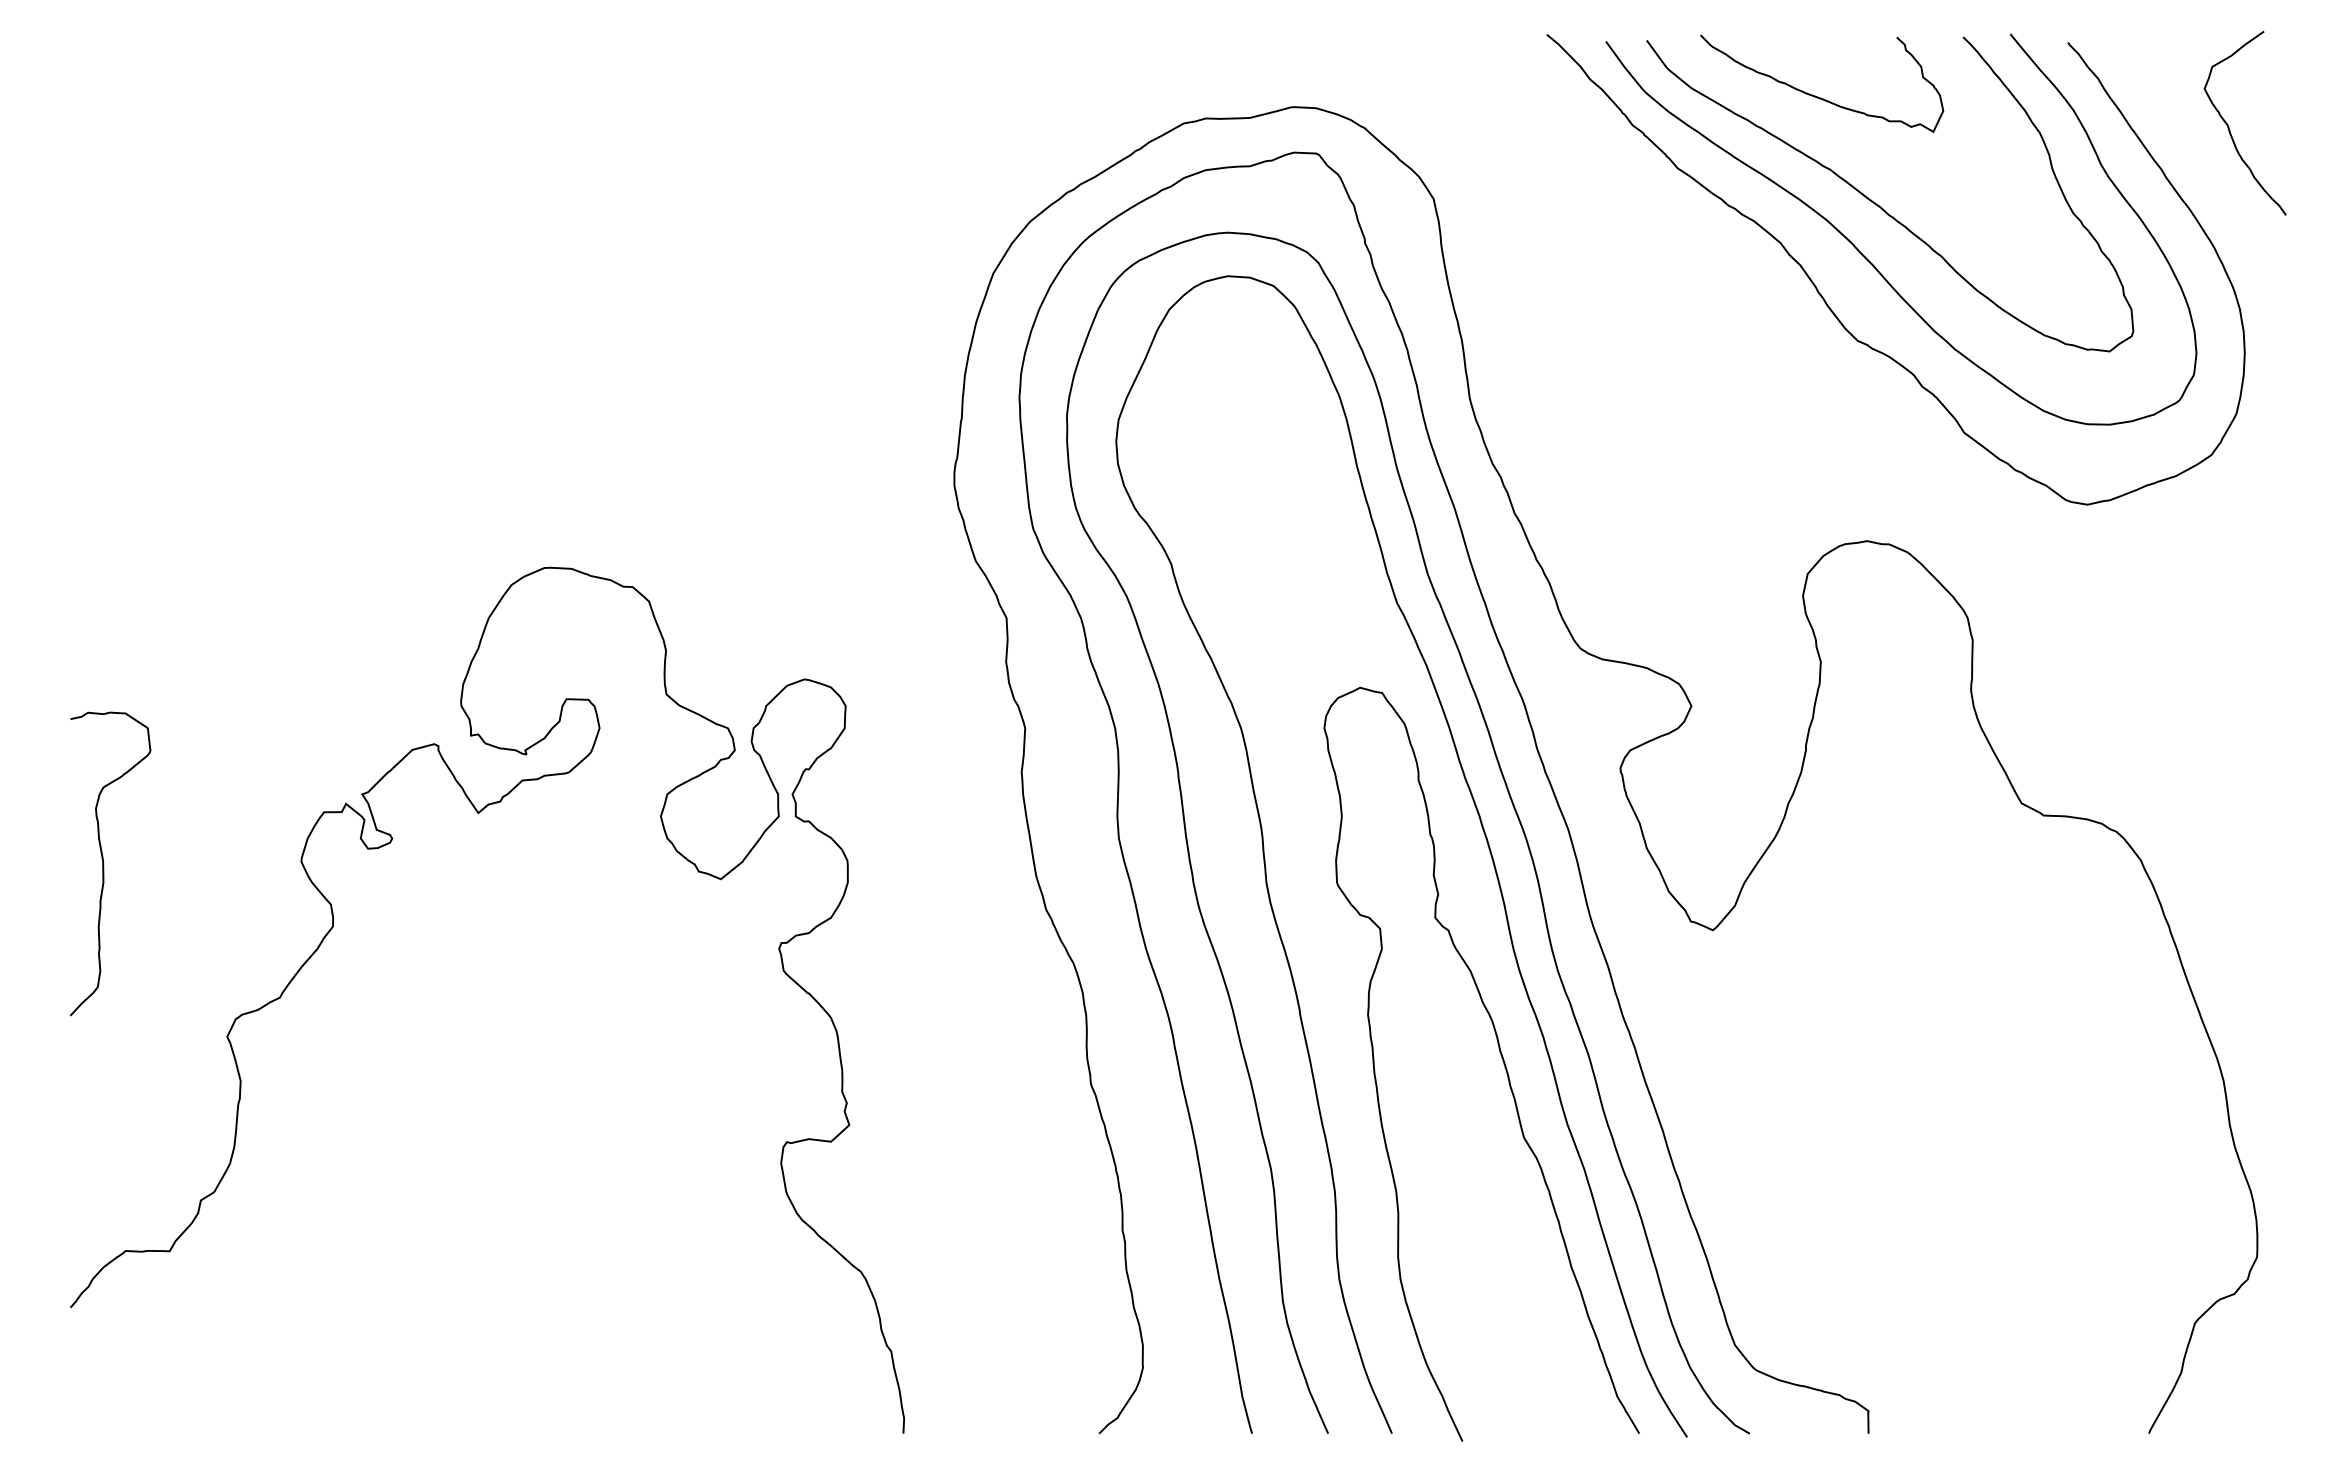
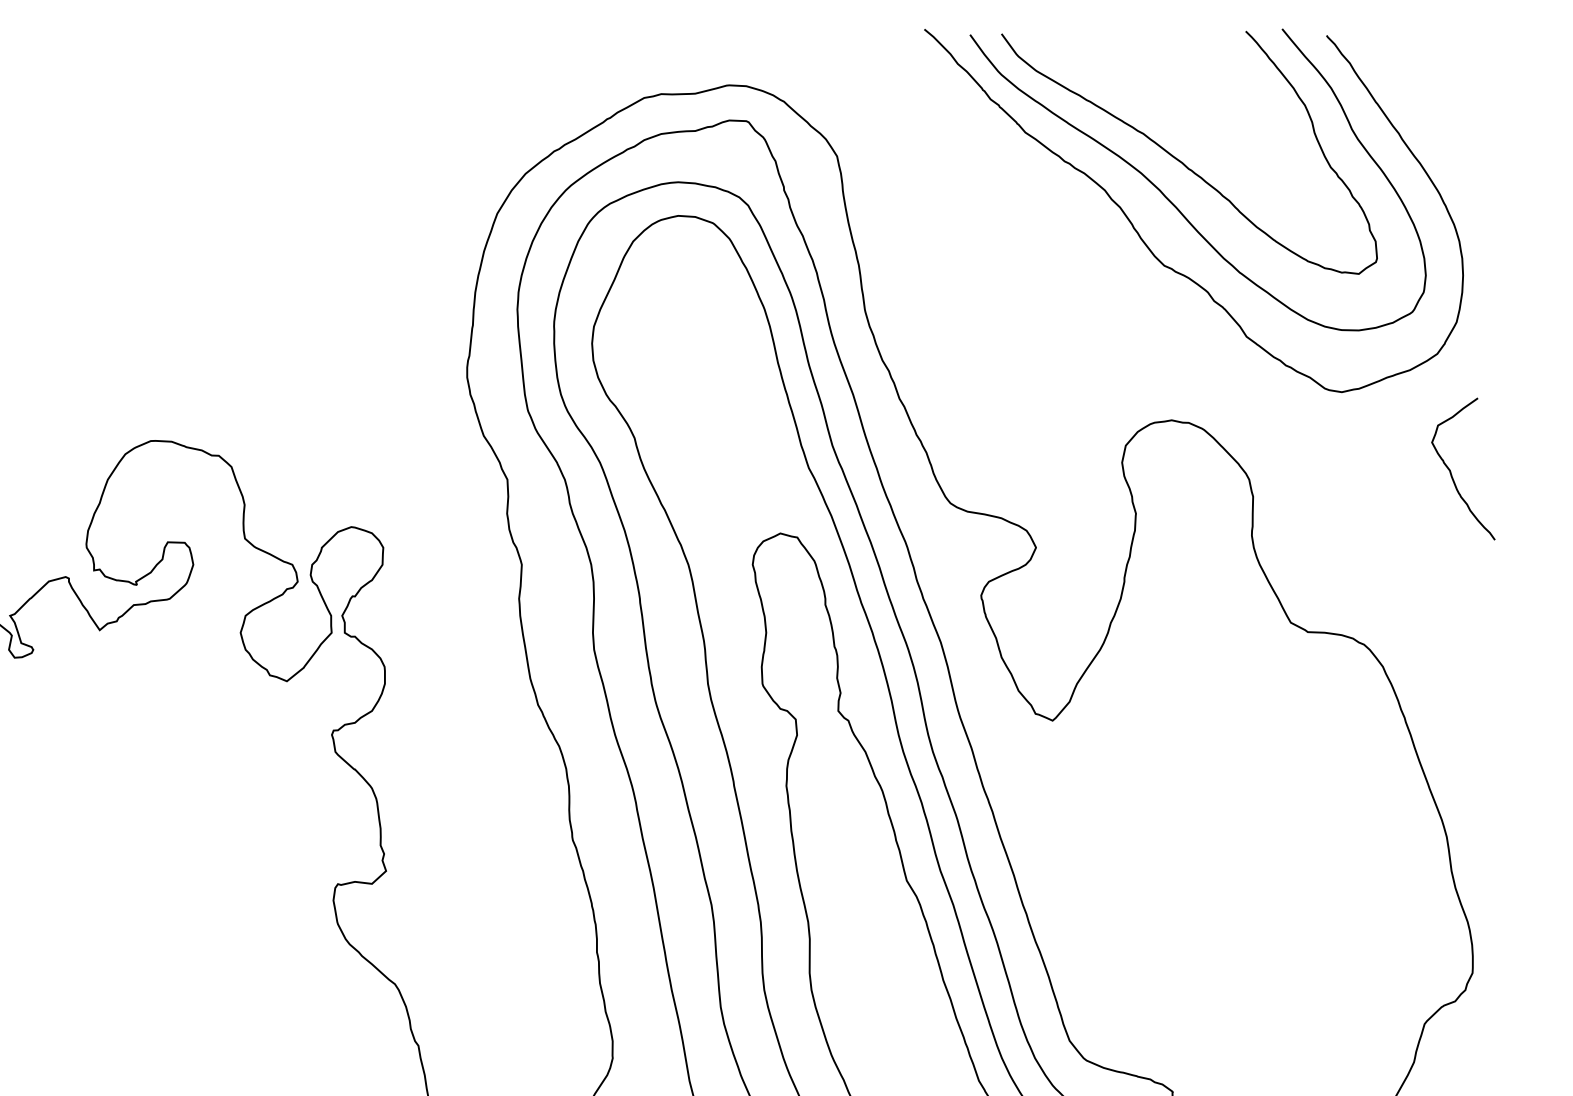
curve: (1818, 96) -> (1134, 77), removed
curve: (2229, 127) -> (1451, 472), moved

